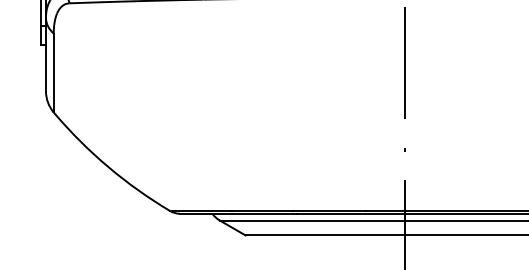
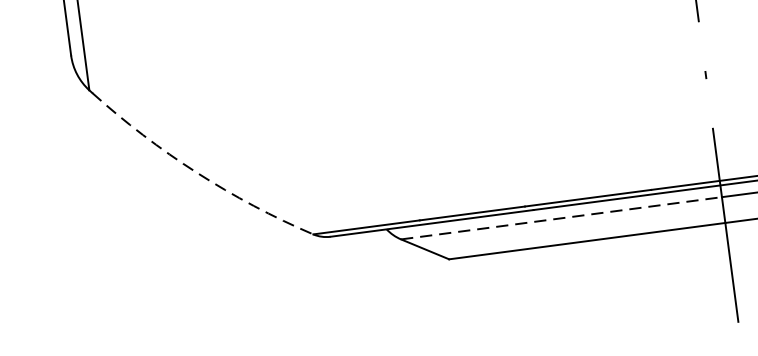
arc: (108, 167) -> (196, 173), solid -> dashed
line: (312, 220) -> (561, 218), solid -> dashed

